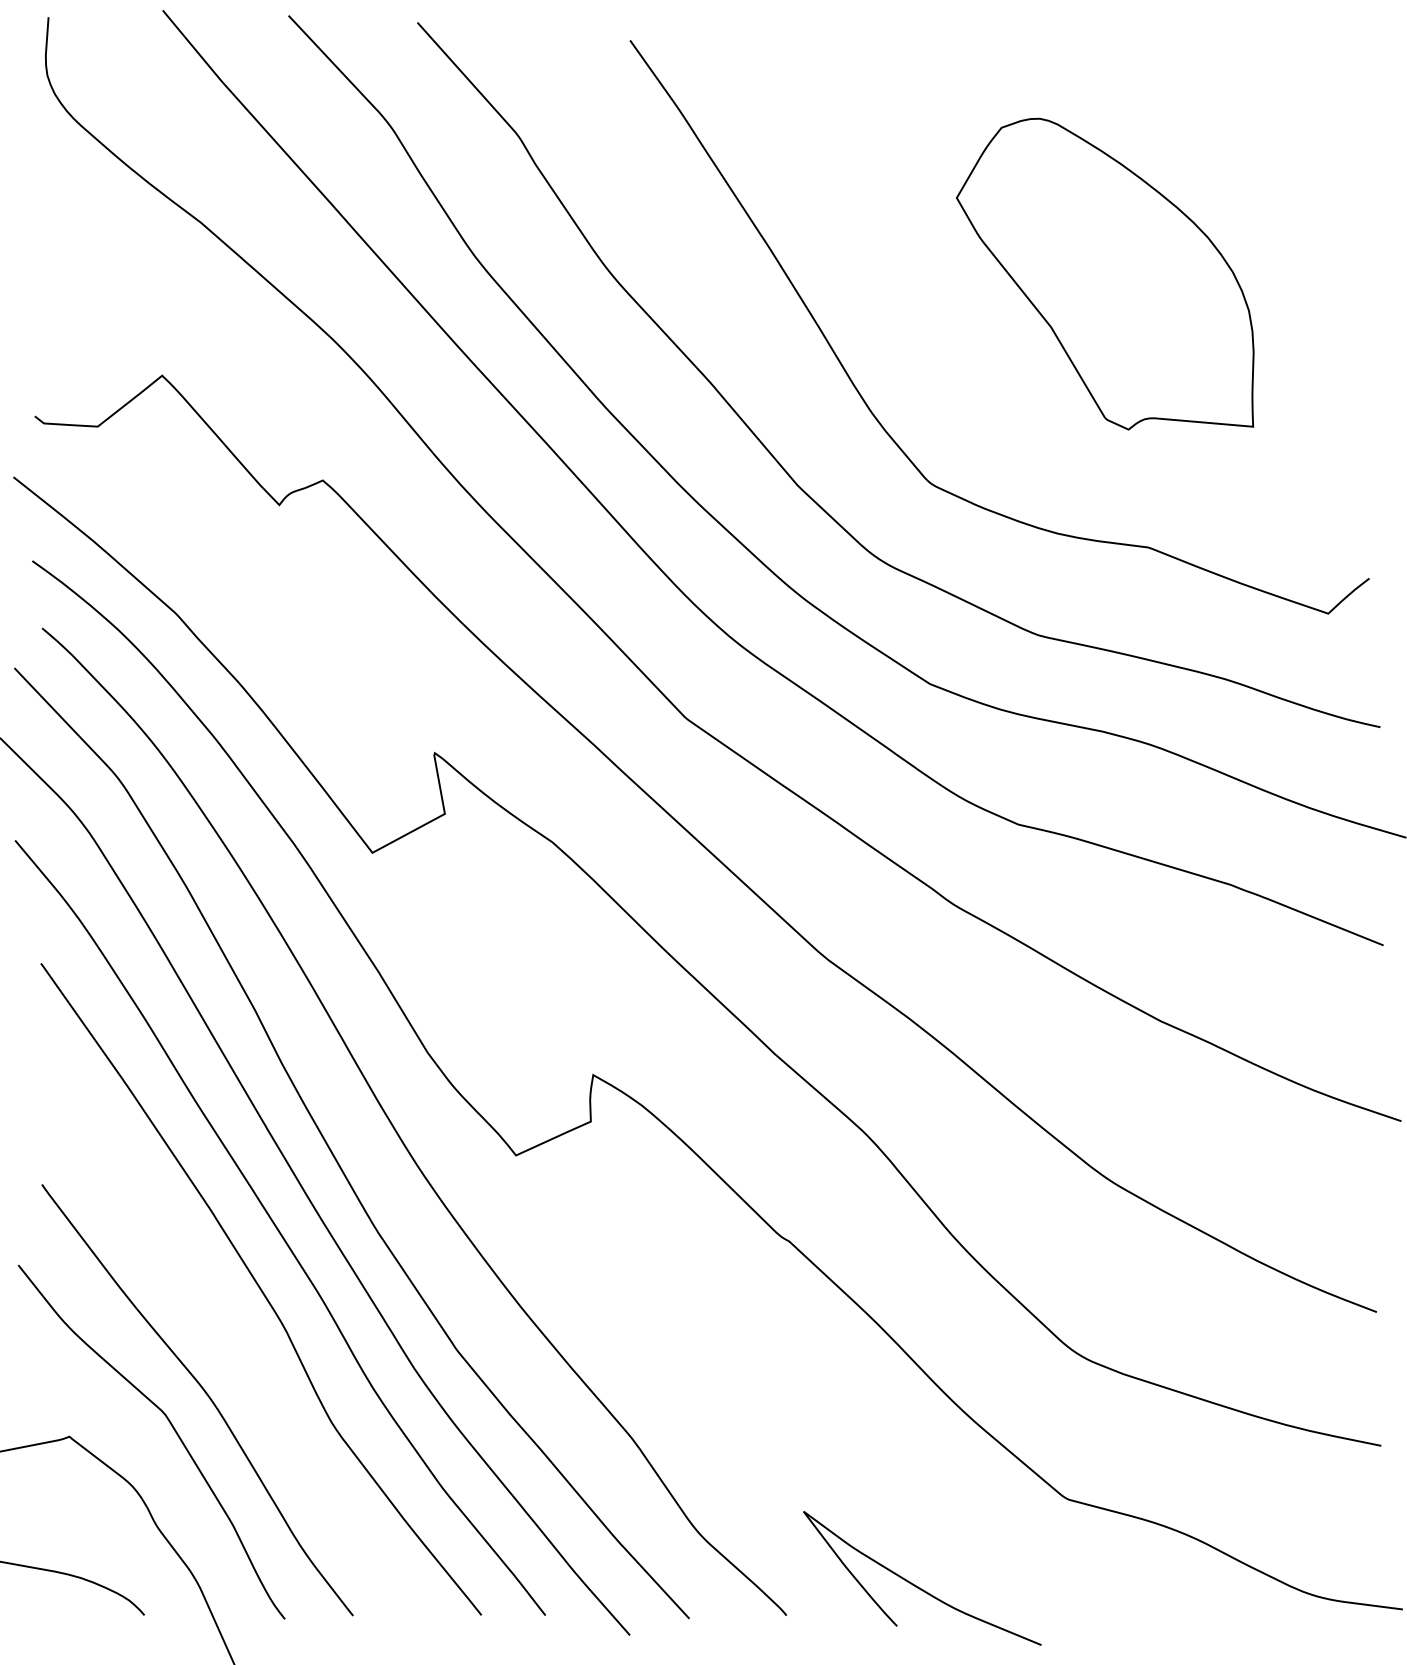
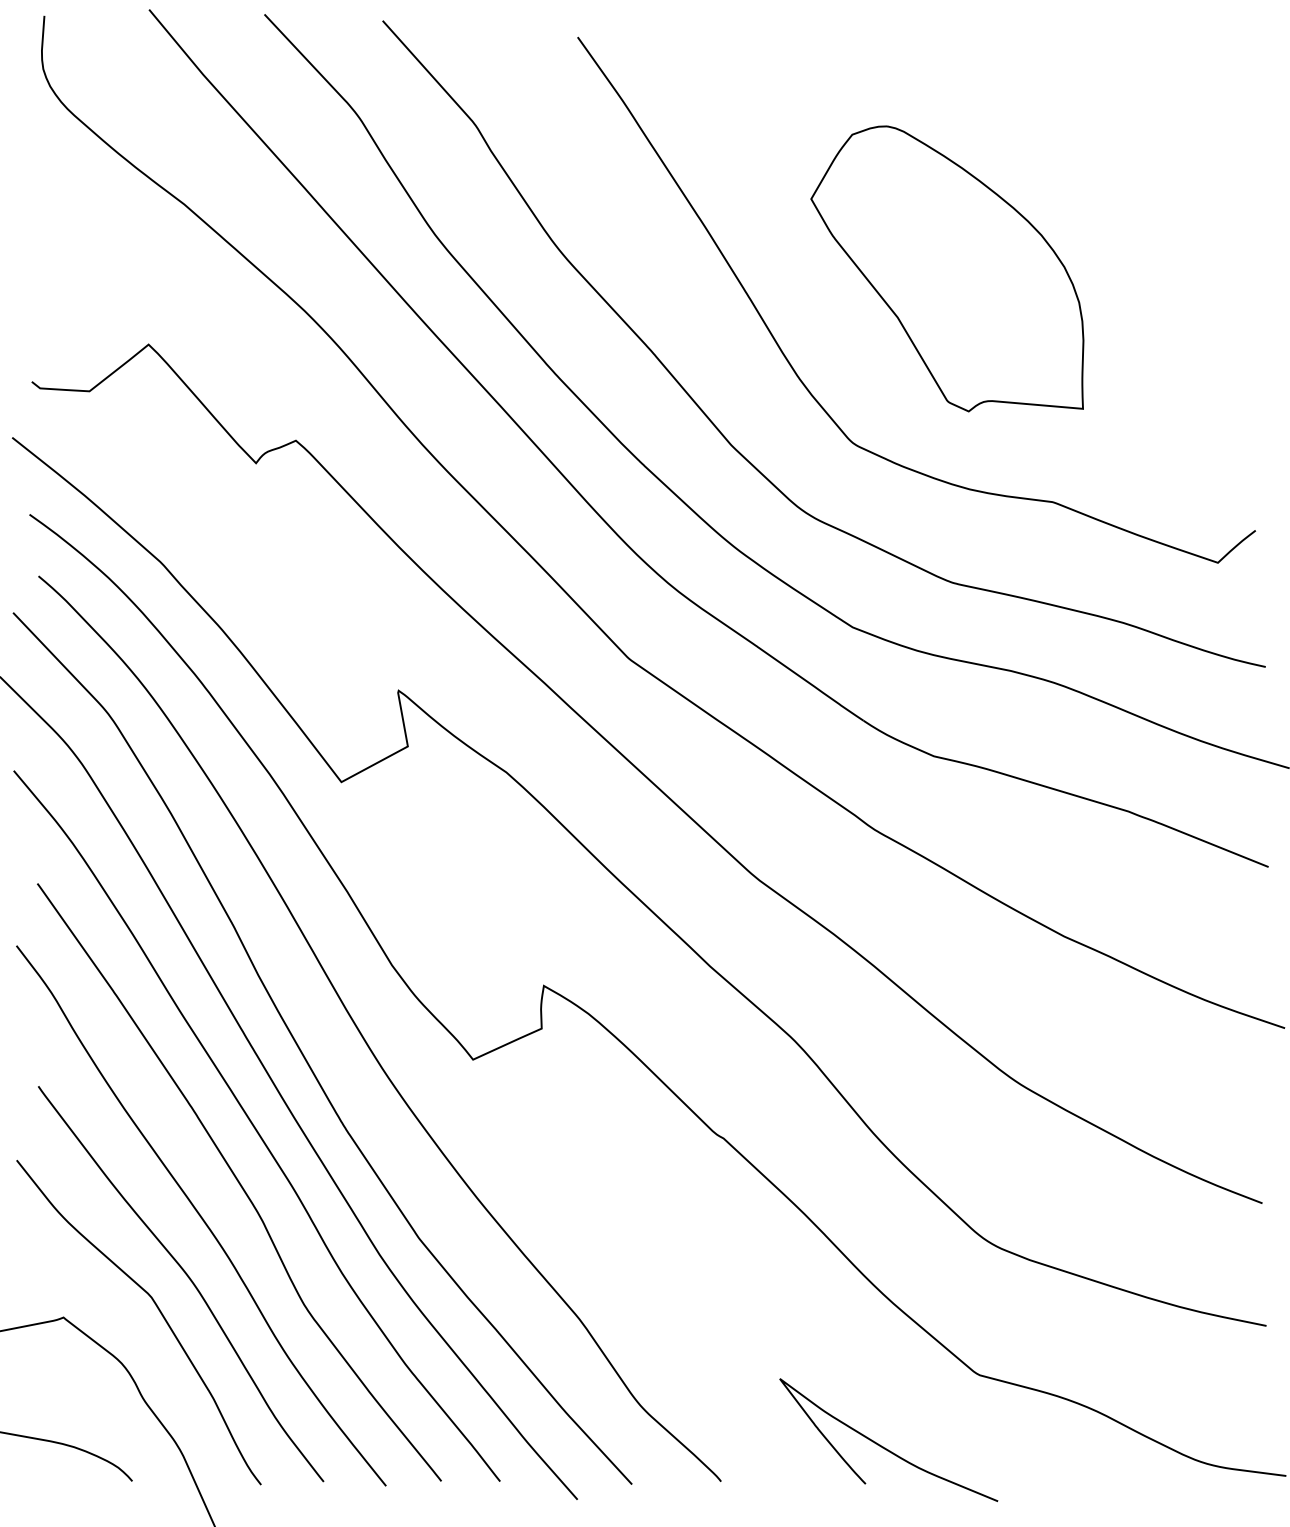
part: (1105, 273) -> (947, 268), moved
curve: (219, 1325) -> (201, 1215), added
curve: (918, 1586) -> (885, 1447), moved

